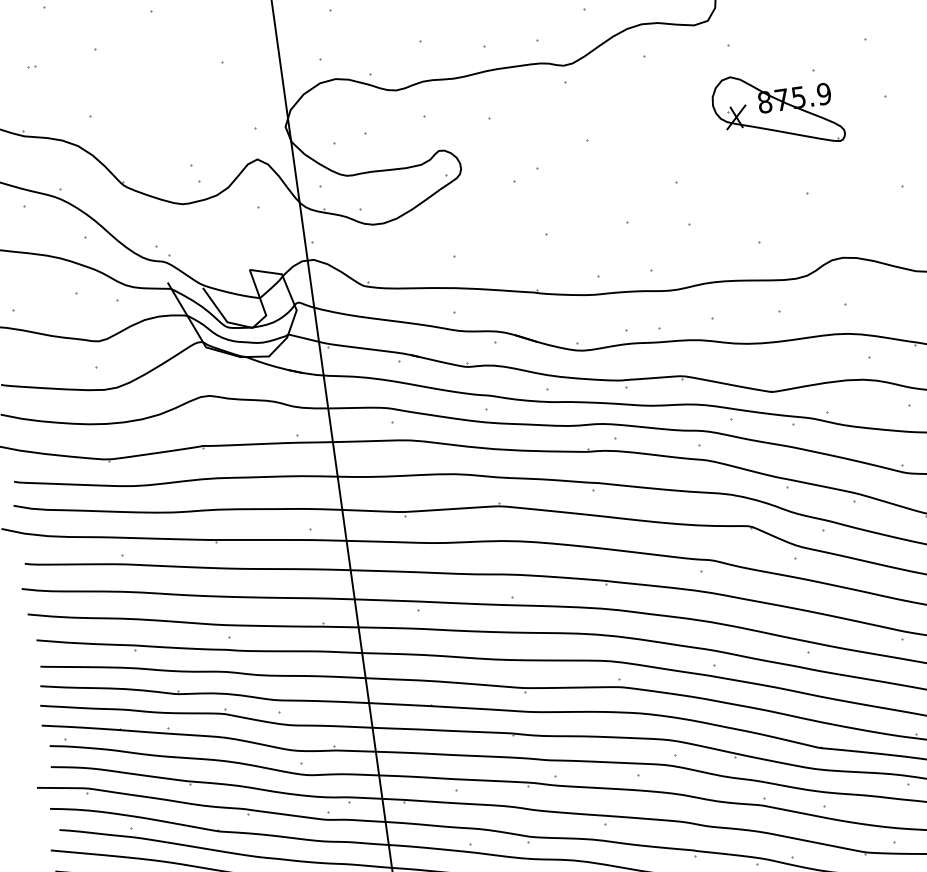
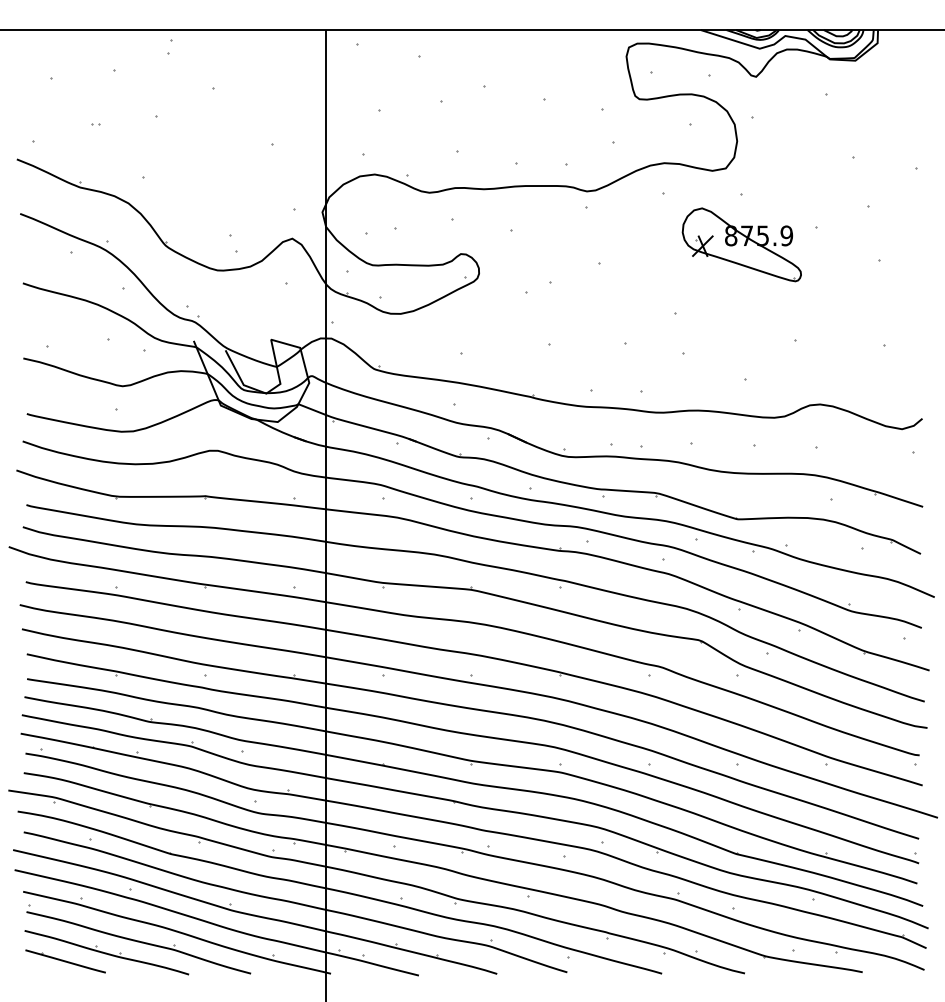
part: (777, 109) -> (741, 244), moved

